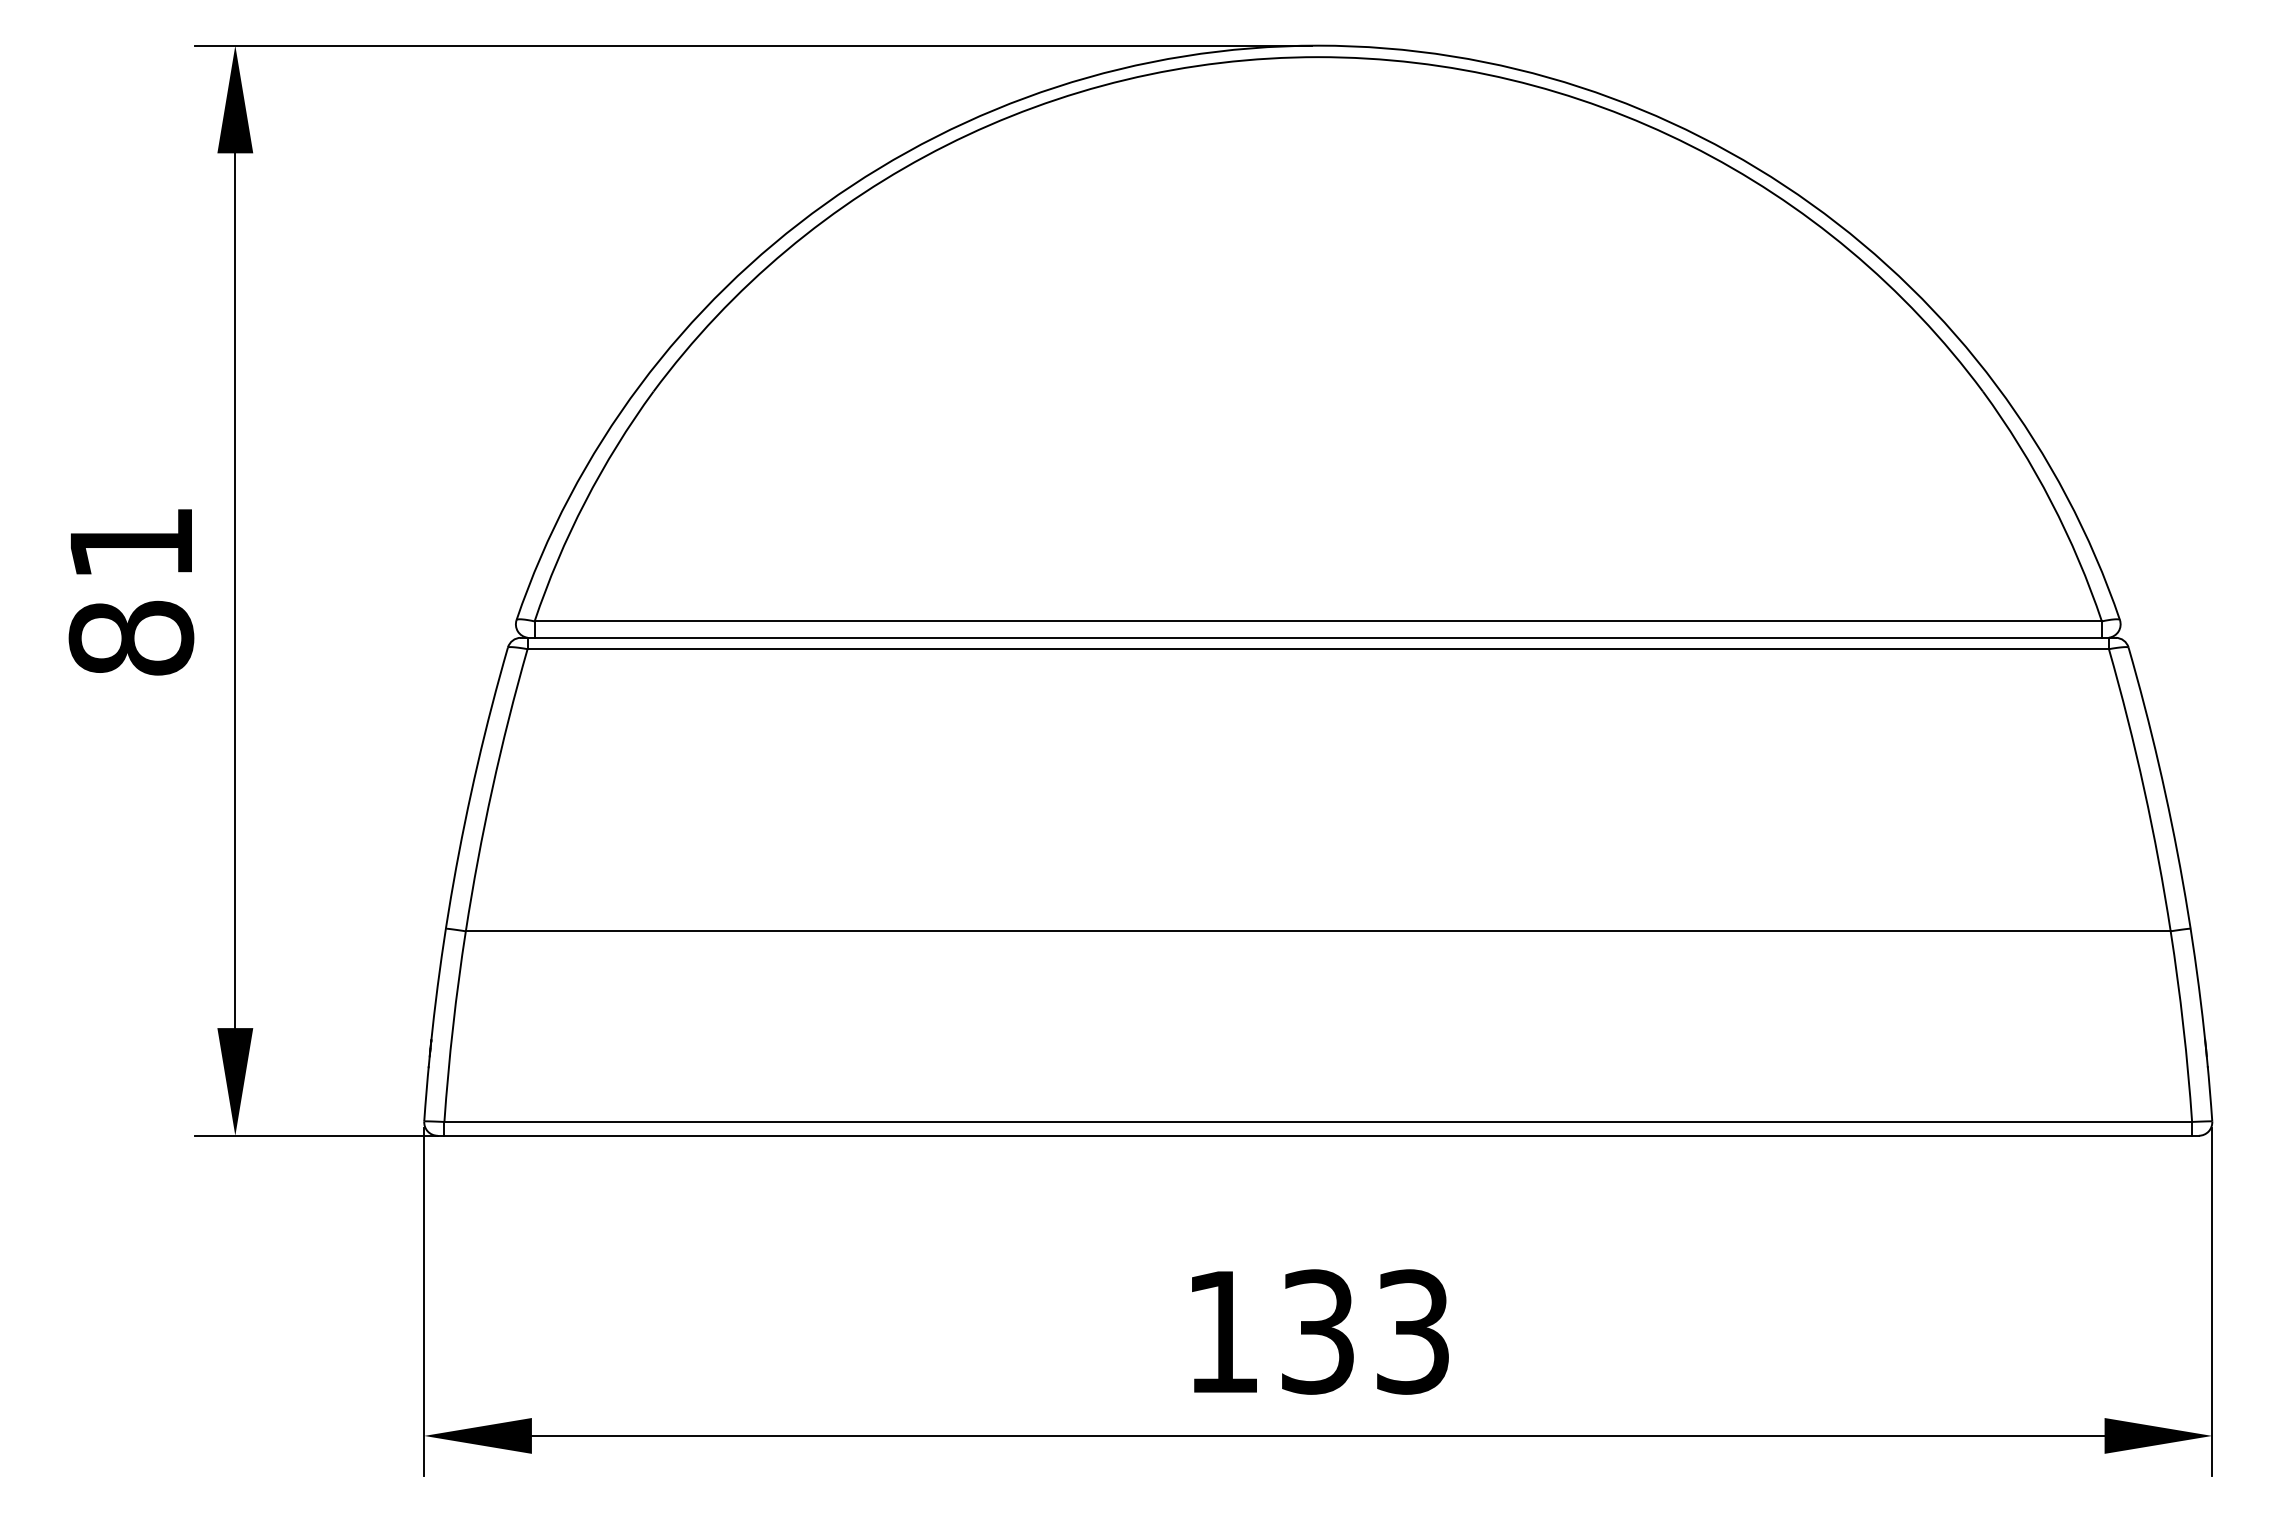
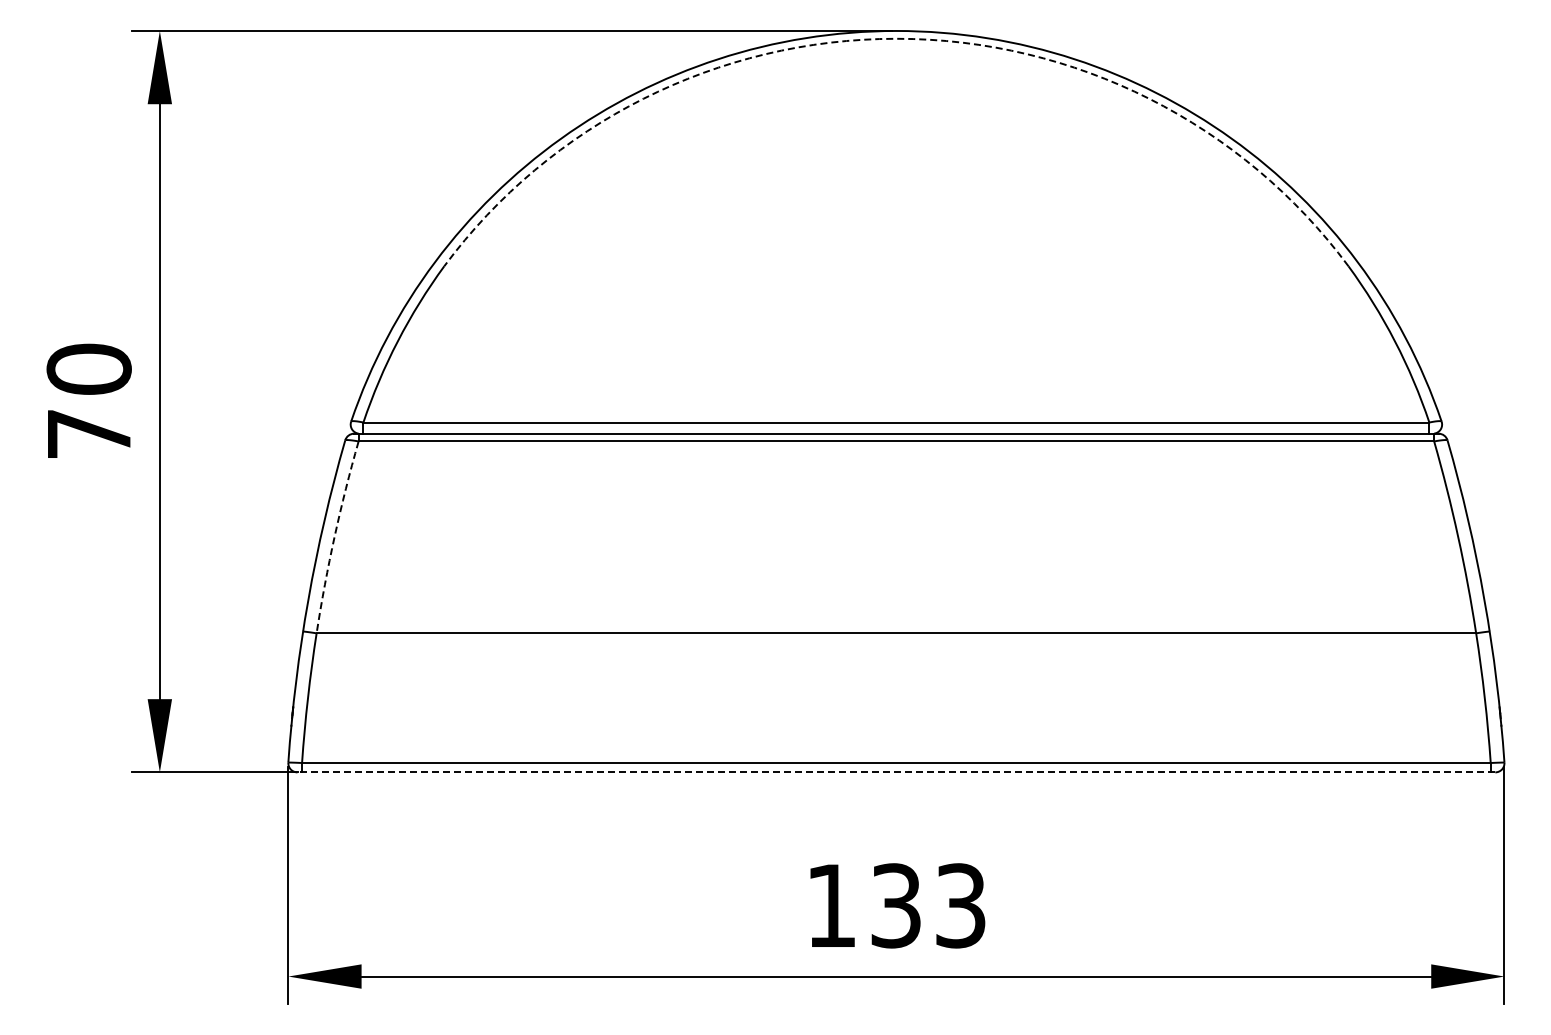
arc: (1318, 56) -> (896, 38), solid -> dashed
text: (130, 590) -> (88, 401), 81 -> 70
arc: (492, 788) -> (334, 536), solid -> dashed
line: (1318, 1135) -> (896, 772), solid -> dashed

